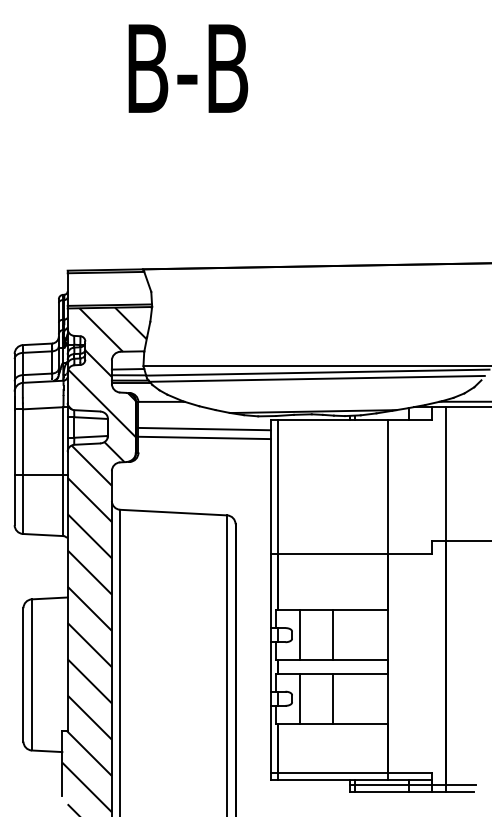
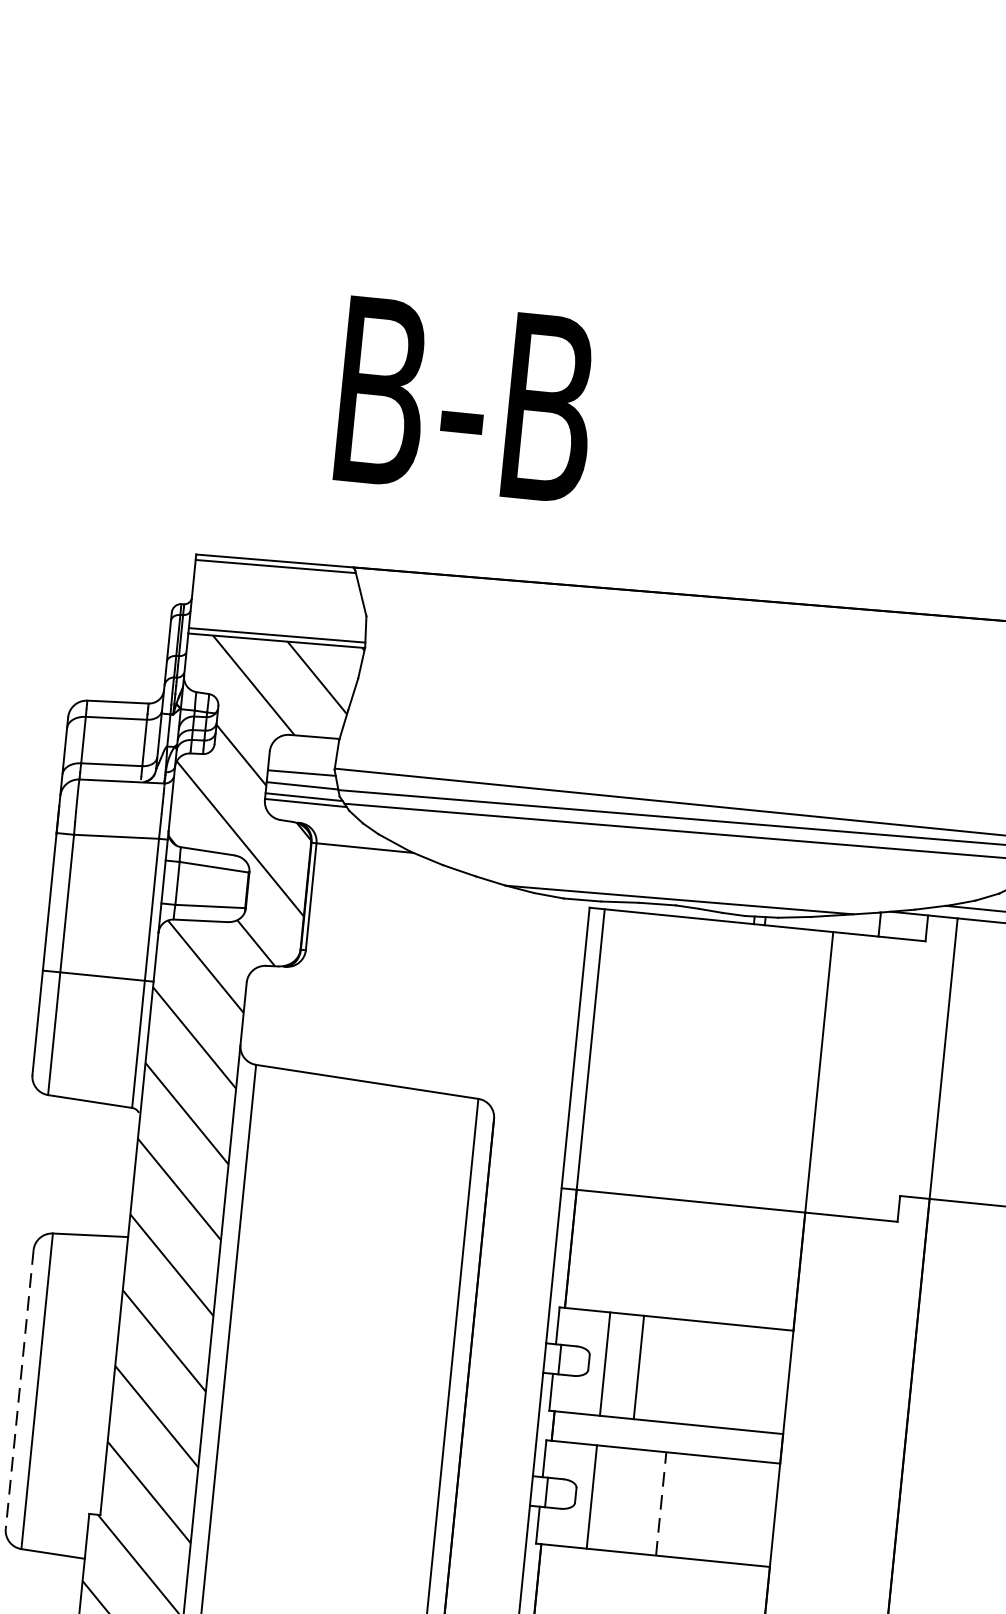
text: (188, 68) -> (466, 399), moved
line: (204, 428) -> (449, 912), removed
line: (204, 437) -> (447, 931), removed
line: (333, 634) -> (640, 1366), moved
line: (23, 674) -> (19, 1388), solid -> dashed
line: (333, 698) -> (662, 1503), solid -> dashed

